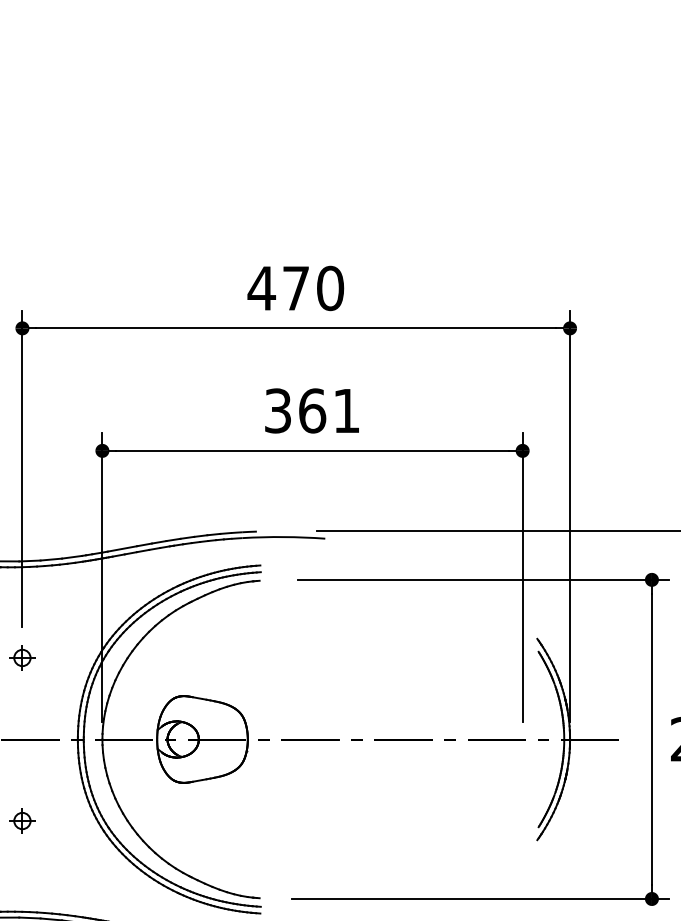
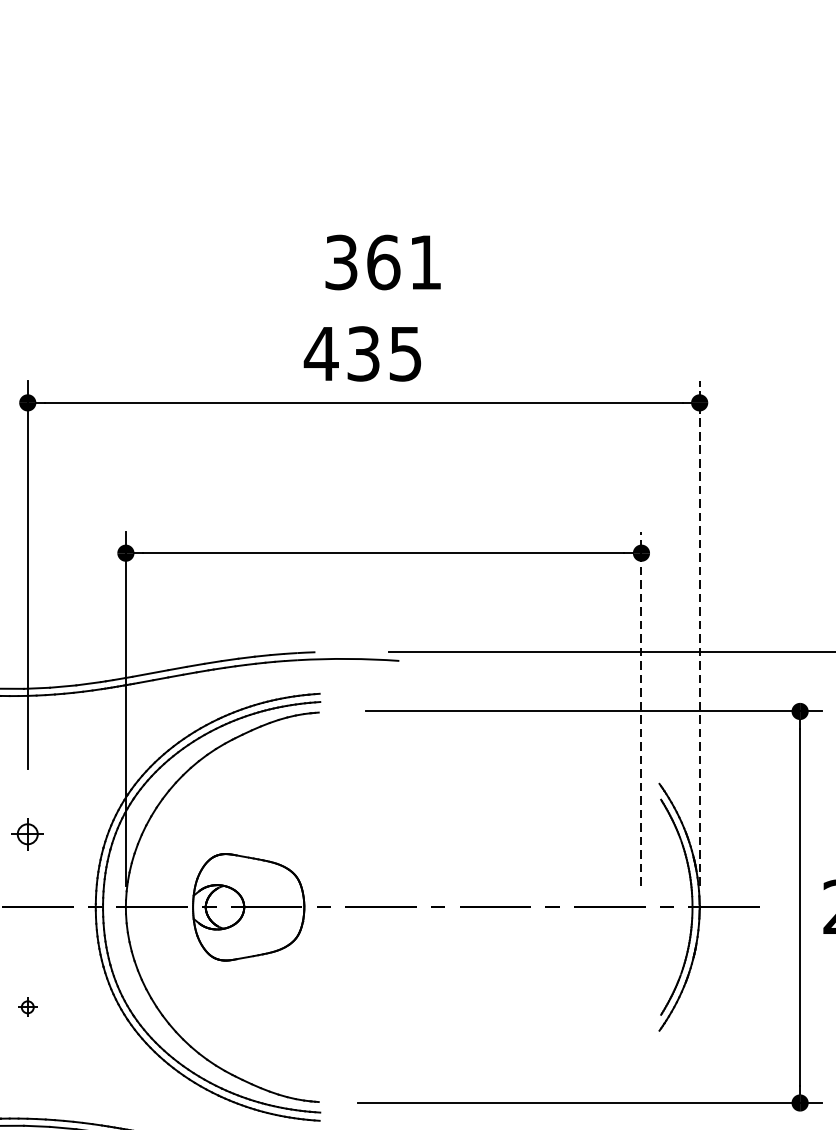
text: (313, 288) -> (384, 353), 470 -> 435
text: (311, 410) -> (382, 261), moved
line: (570, 516) -> (700, 633), solid -> dashed
line: (522, 577) -> (641, 708), solid -> dashed
part: (22, 657) -> (27, 833), moved
part: (22, 820) -> (27, 1006), size x0.6

